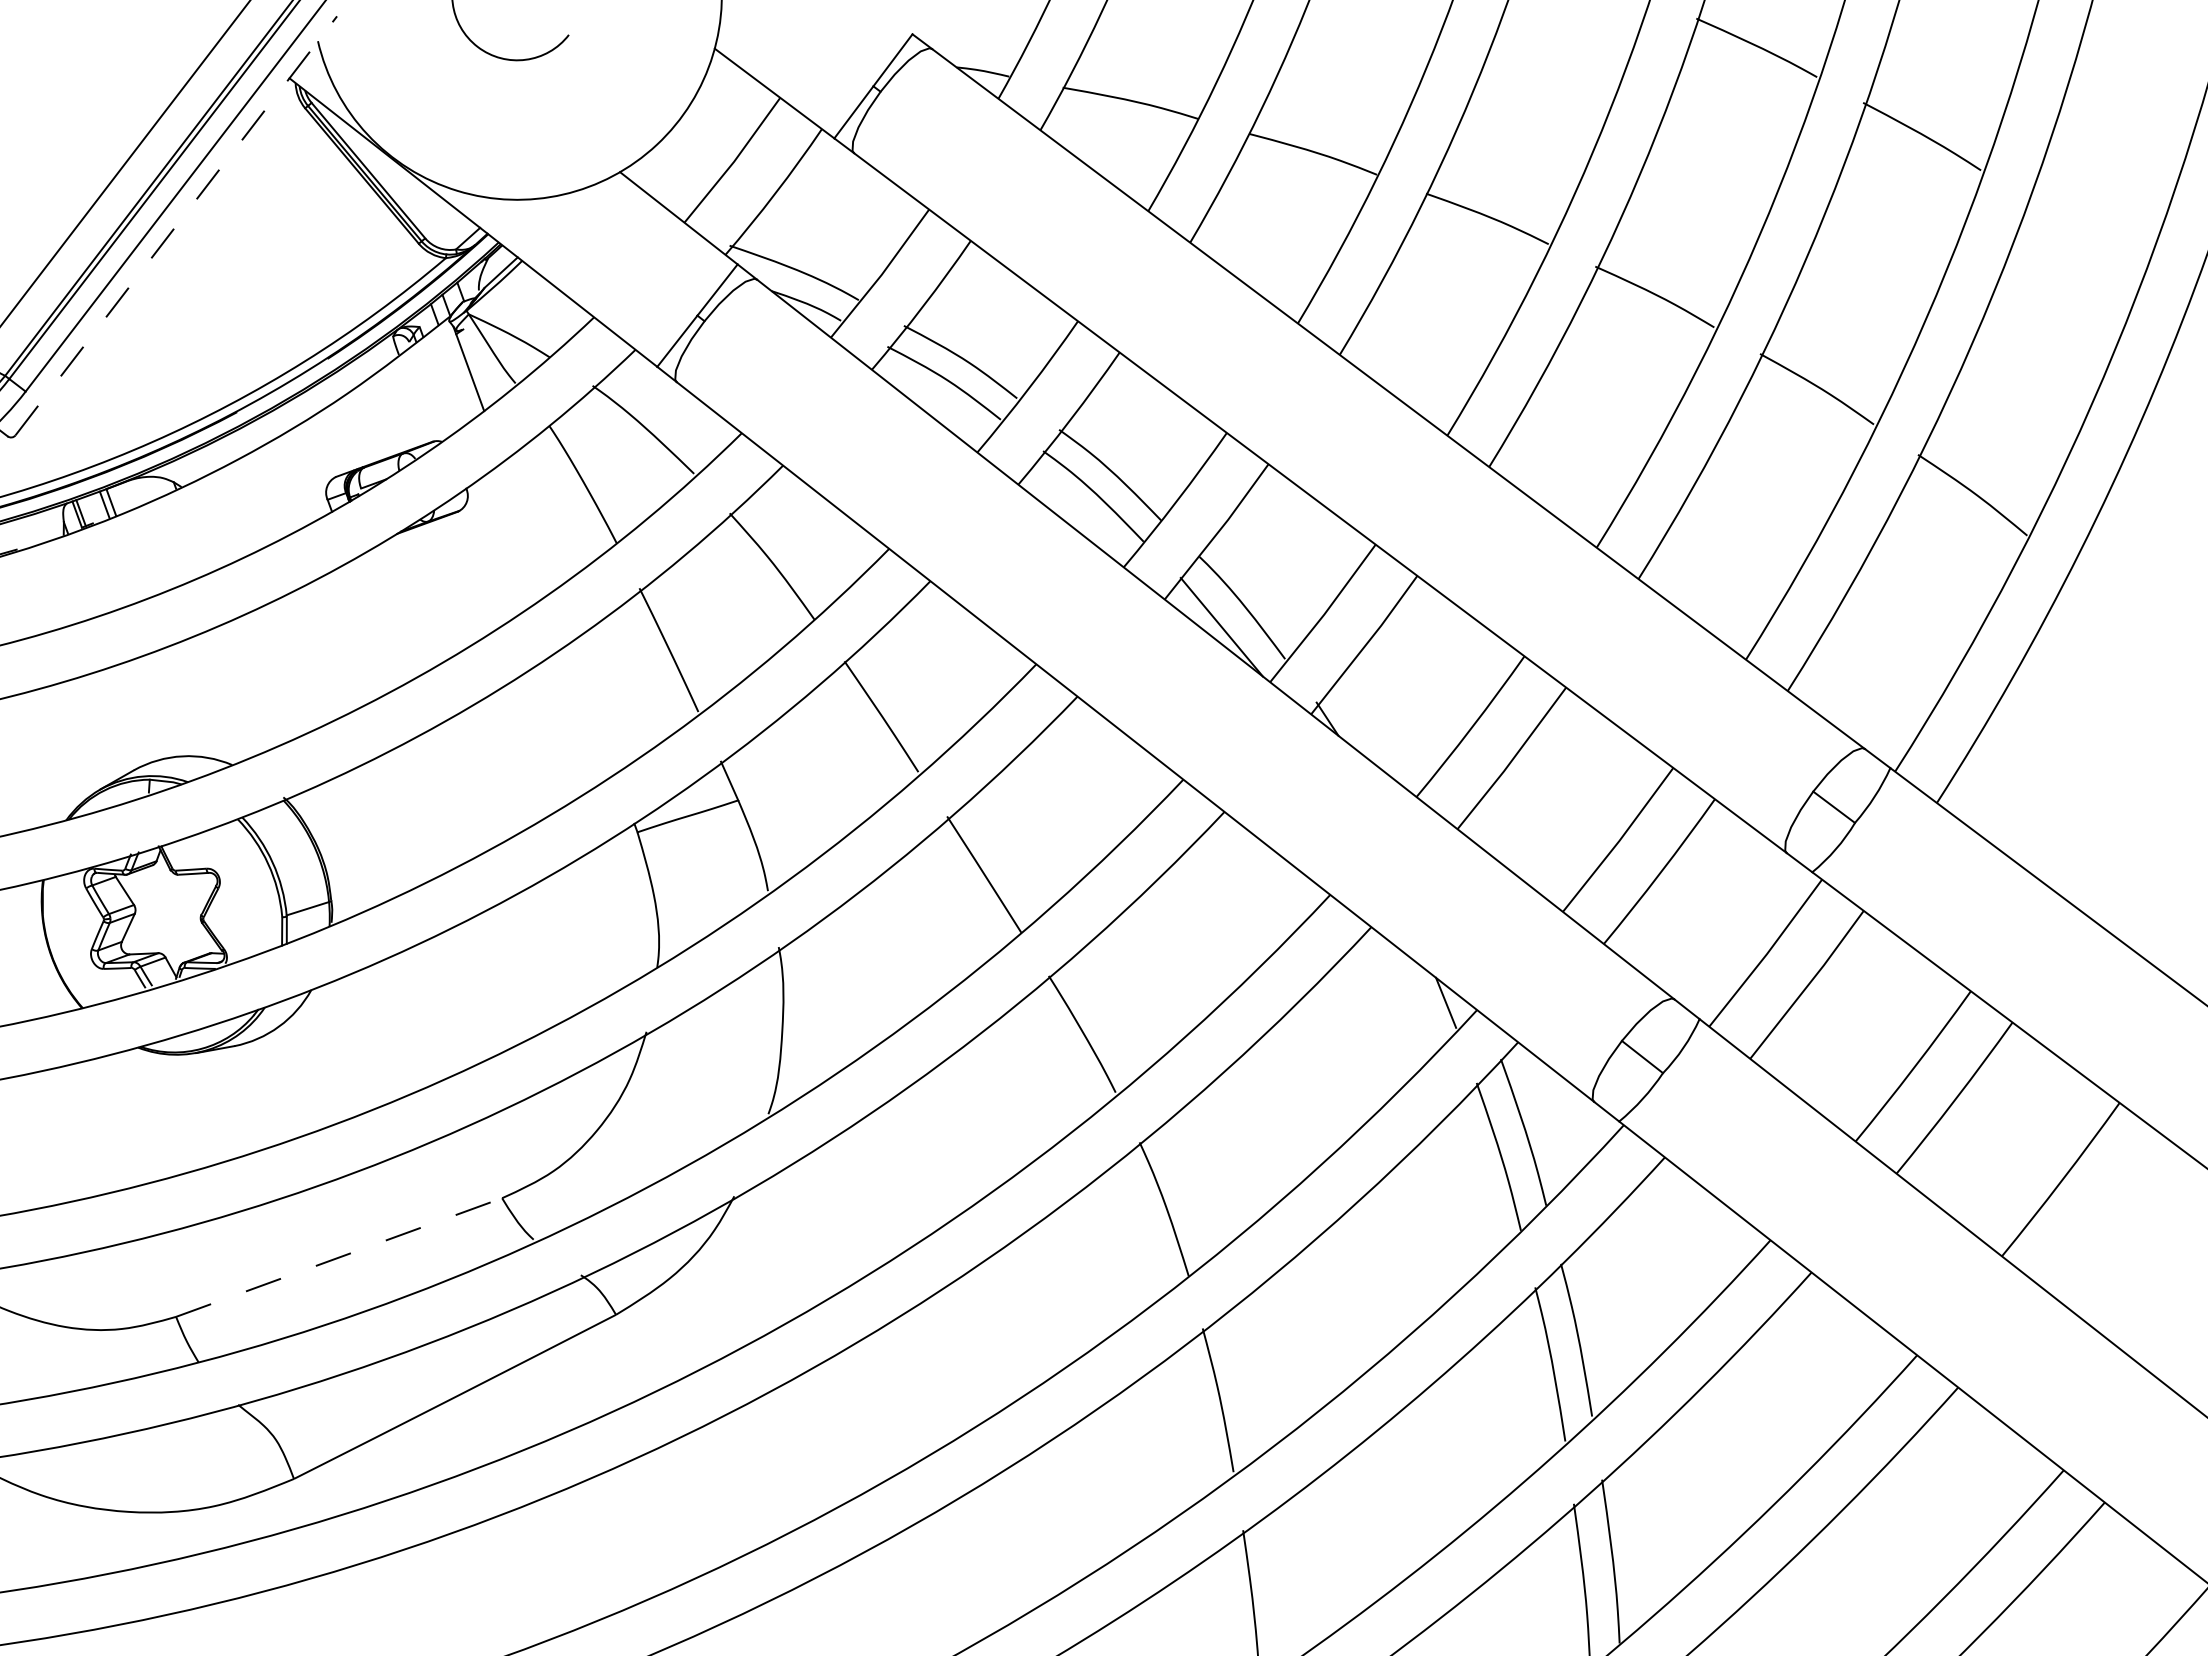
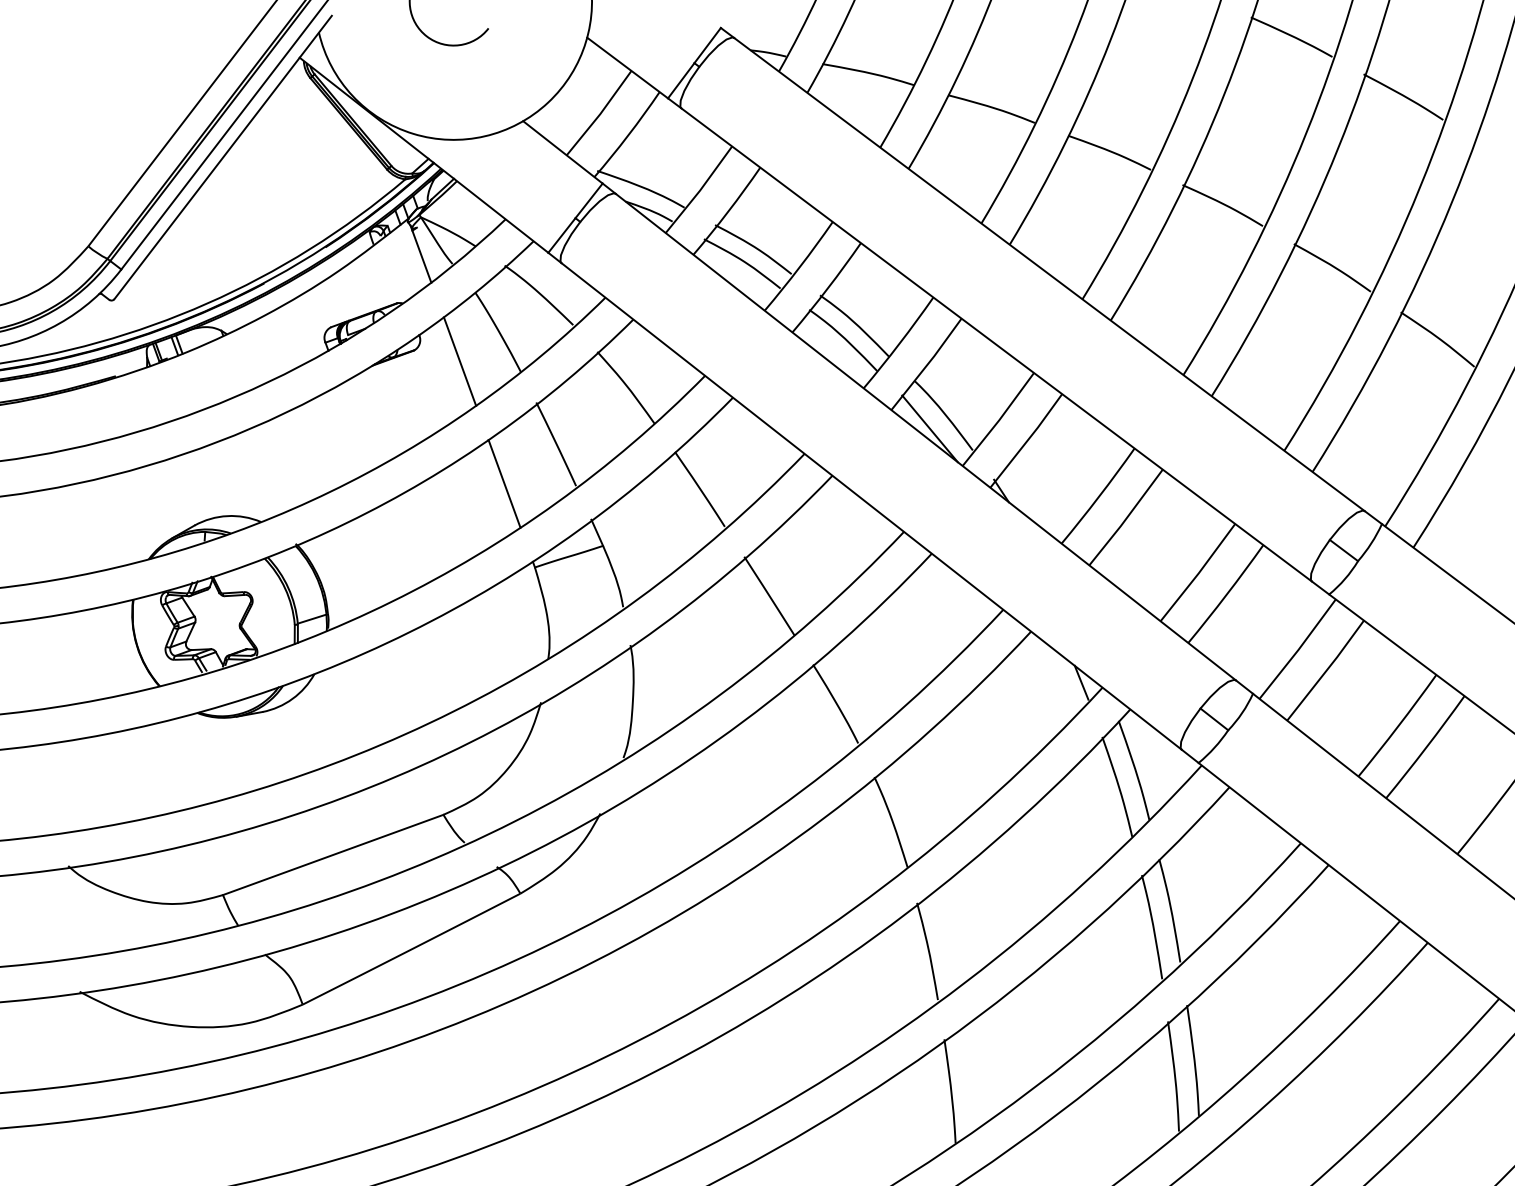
line: (176, 225) -> (223, 157), dashed -> solid
line: (525, 527) -> (459, 361), added
line: (592, 708) -> (504, 483), added
line: (339, 1256) -> (333, 854), dashed -> solid

